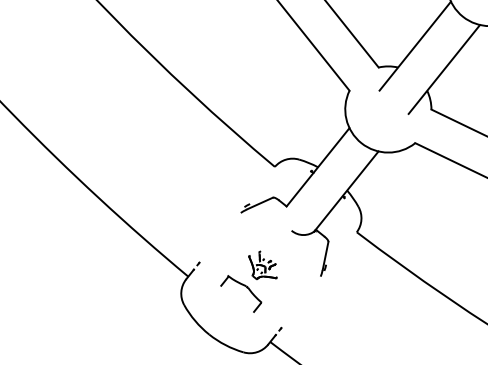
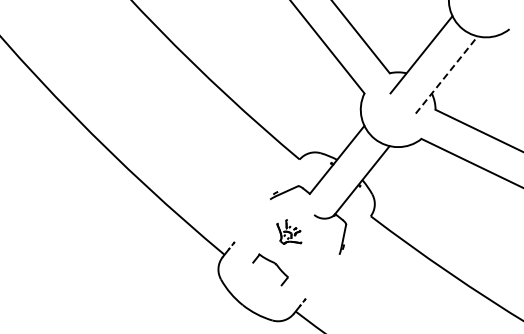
line: (445, 68) -> (447, 74), solid -> dashed
part: (263, 264) -> (289, 231), moved

